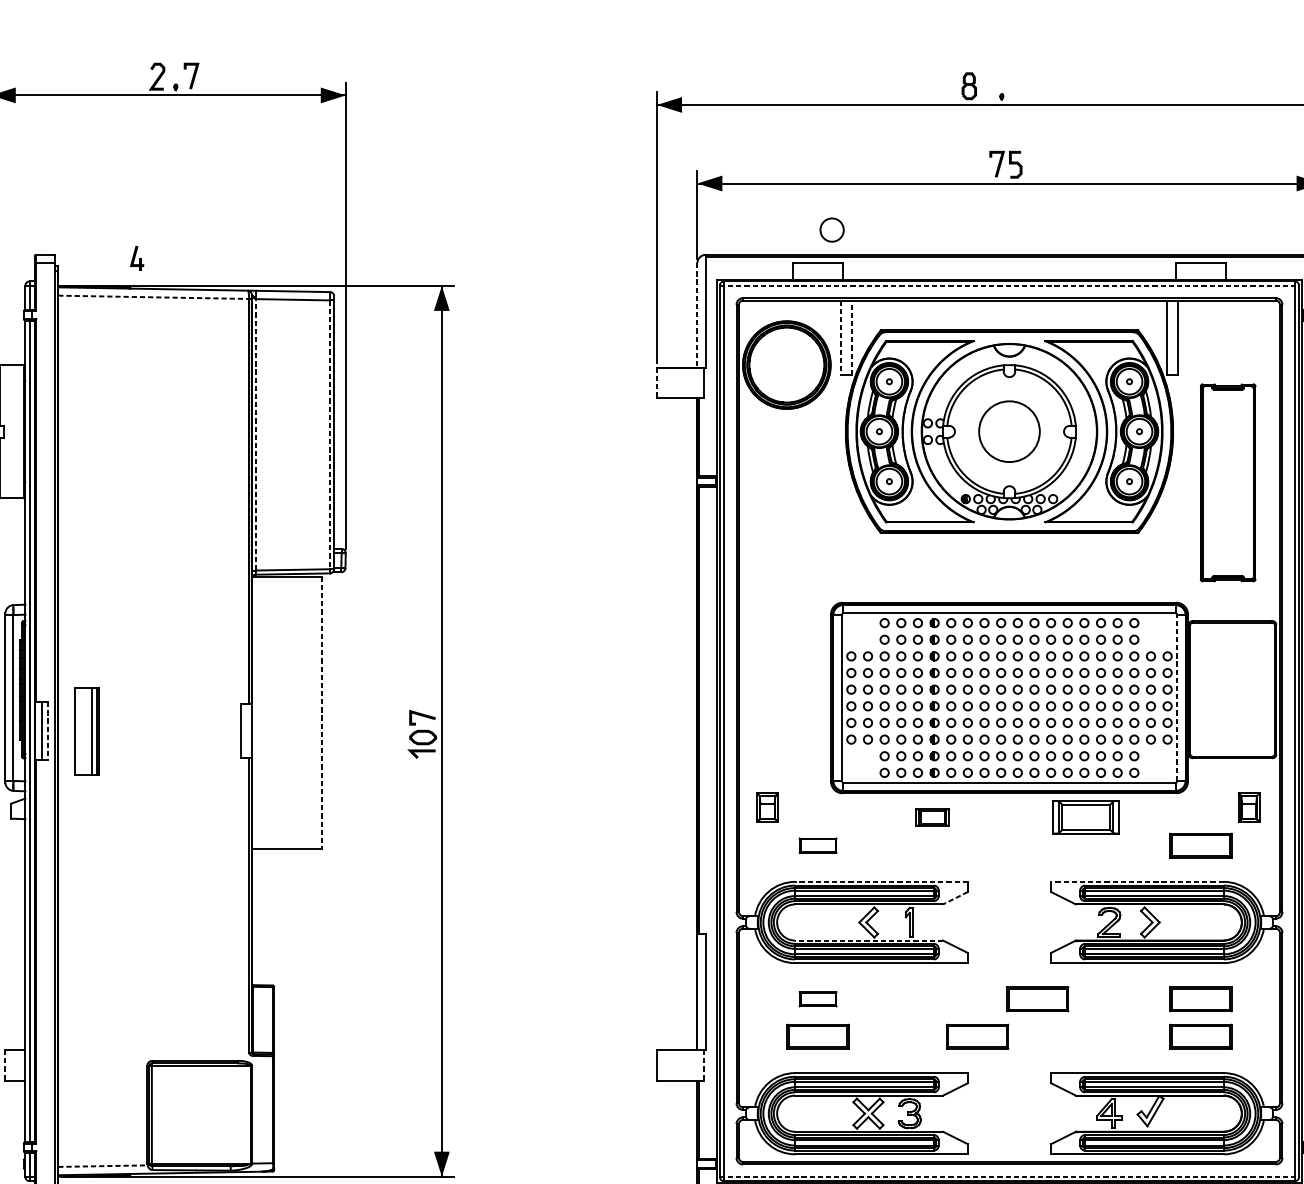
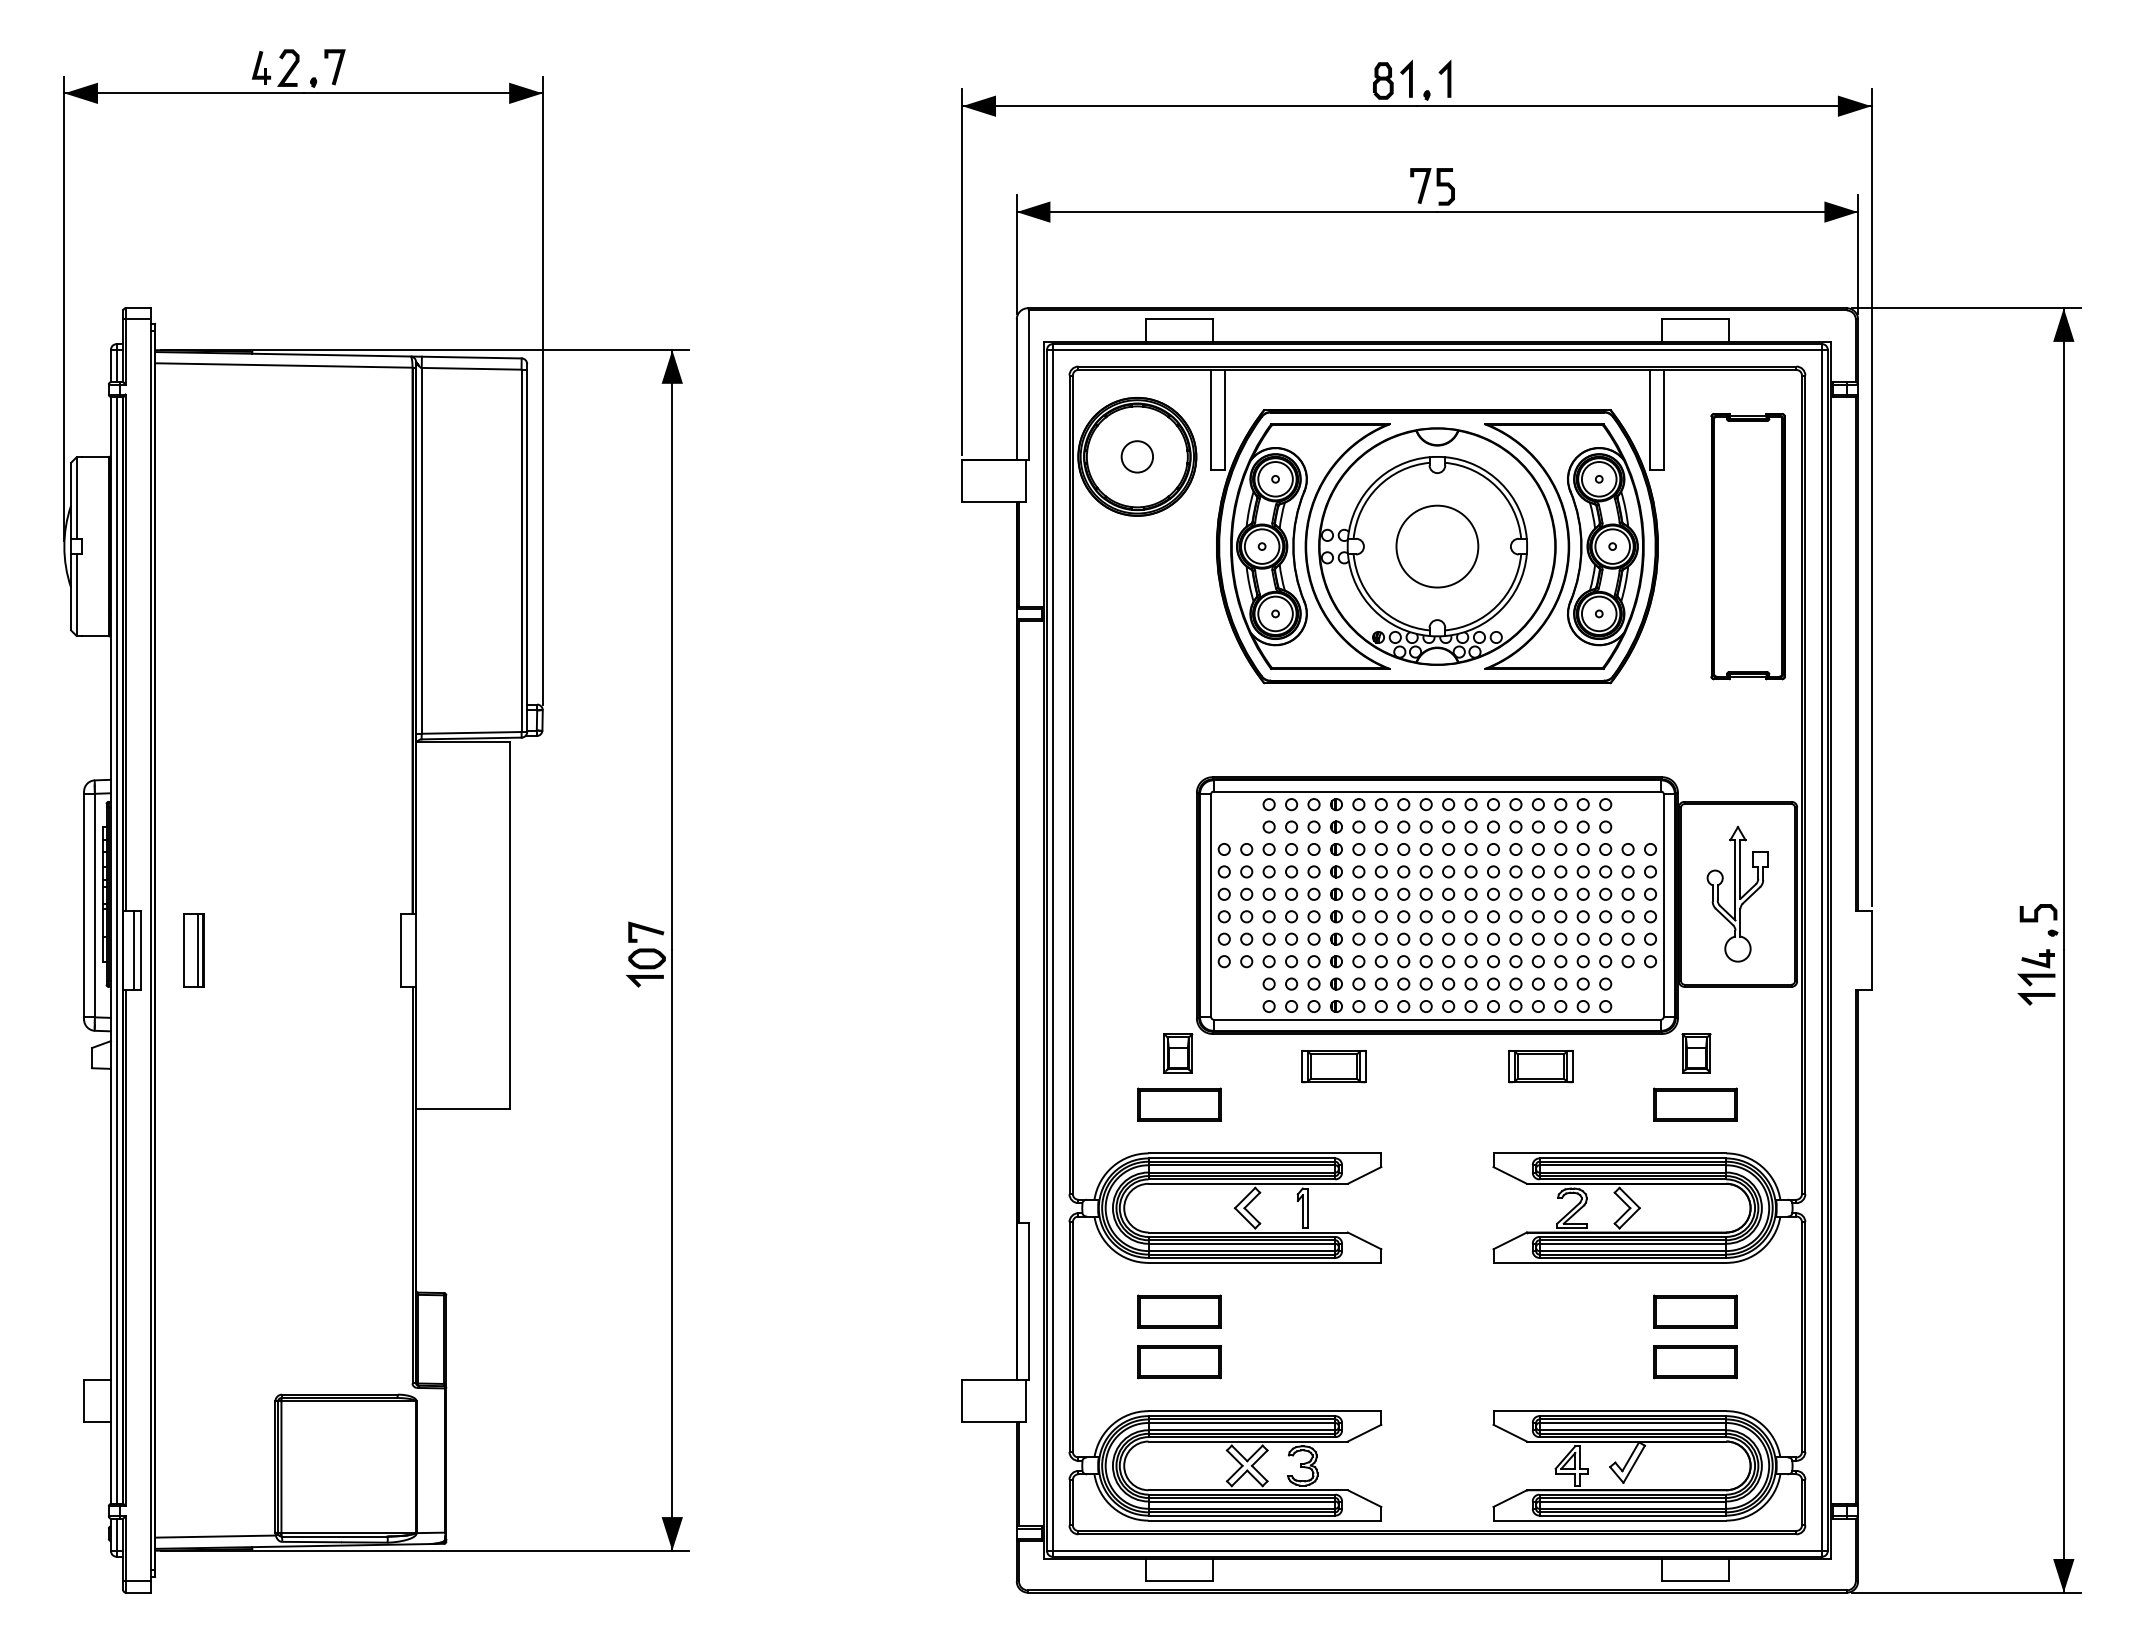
line: (988, 84) -> (1409, 78), added
line: (1016, 84) -> (1447, 78), added
circle: (831, 229) -> (1136, 456), moved
part: (136, 258) -> (260, 67), moved
line: (1009, 285) -> (1437, 349), dashed -> solid
line: (153, 297) -> (283, 365), dashed -> solid
line: (697, 315) -> (1016, 390), dashed -> solid
line: (851, 337) -> (1224, 419), dashed -> solid
line: (841, 338) -> (1210, 420), dashed -> solid
line: (657, 383) -> (962, 481), dashed -> solid
line: (255, 434) -> (421, 550), dashed -> solid
line: (329, 435) -> (521, 551), dashed -> solid
part: (1227, 482) -> (1747, 546), moved
part: (1232, 689) -> (1737, 894), added
line: (1177, 697) -> (1663, 905), dashed -> solid
line: (321, 713) -> (510, 926), dashed -> solid
line: (48, 731) -> (141, 950), dashed -> solid
part: (86, 731) -> (193, 950), size x0.62
part: (767, 807) -> (1178, 1053), moved
part: (1249, 807) -> (1696, 1053), moved
part: (932, 817) -> (1333, 1066), size x1.43
part: (1085, 817) -> (1540, 1066), size x0.71
part: (818, 845) -> (1179, 1104), size x1.67
line: (881, 881) -> (1264, 1153), dashed -> solid
line: (1137, 881) -> (1609, 1153), dashed -> solid
line: (955, 898) -> (1364, 1175), dashed -> solid
line: (869, 940) -> (1248, 1232), dashed -> solid
part: (818, 999) -> (1179, 1311), size x1.67
part: (1037, 999) -> (1475, 1311), removed
part: (977, 1036) -> (1394, 1362), removed
line: (5, 1065) -> (83, 1400), dashed -> solid
line: (704, 1065) -> (1026, 1400), dashed -> solid
line: (103, 1166) -> (216, 1536), dashed -> solid
line: (1009, 1177) -> (1437, 1551), dashed -> solid

